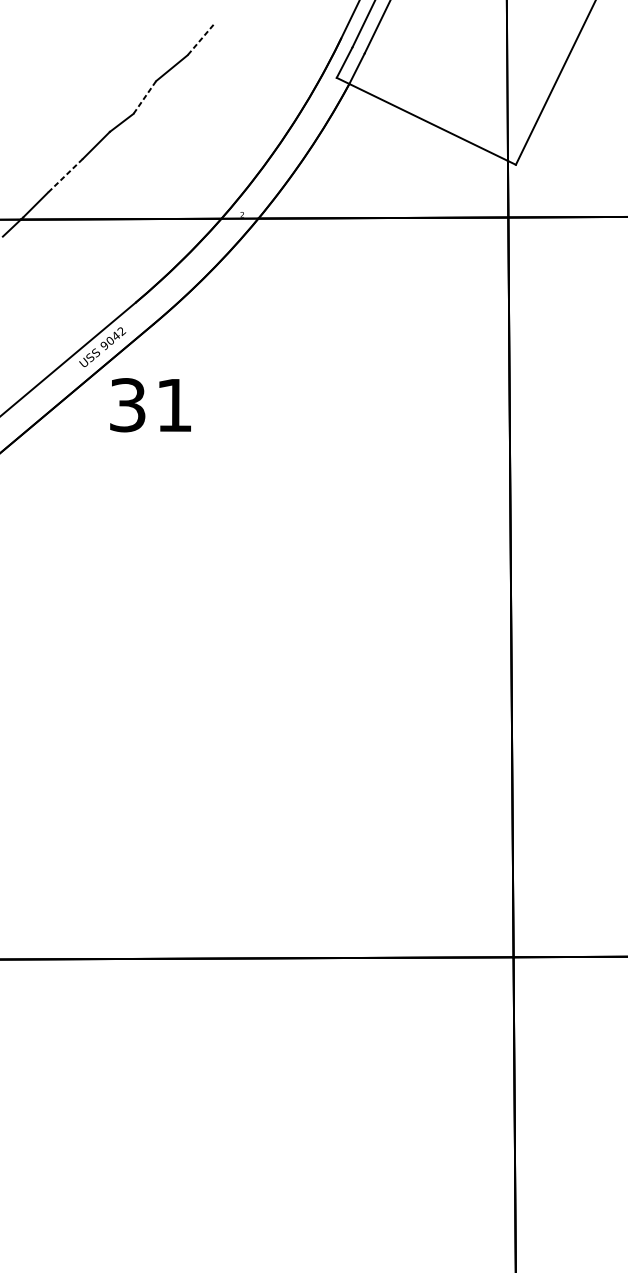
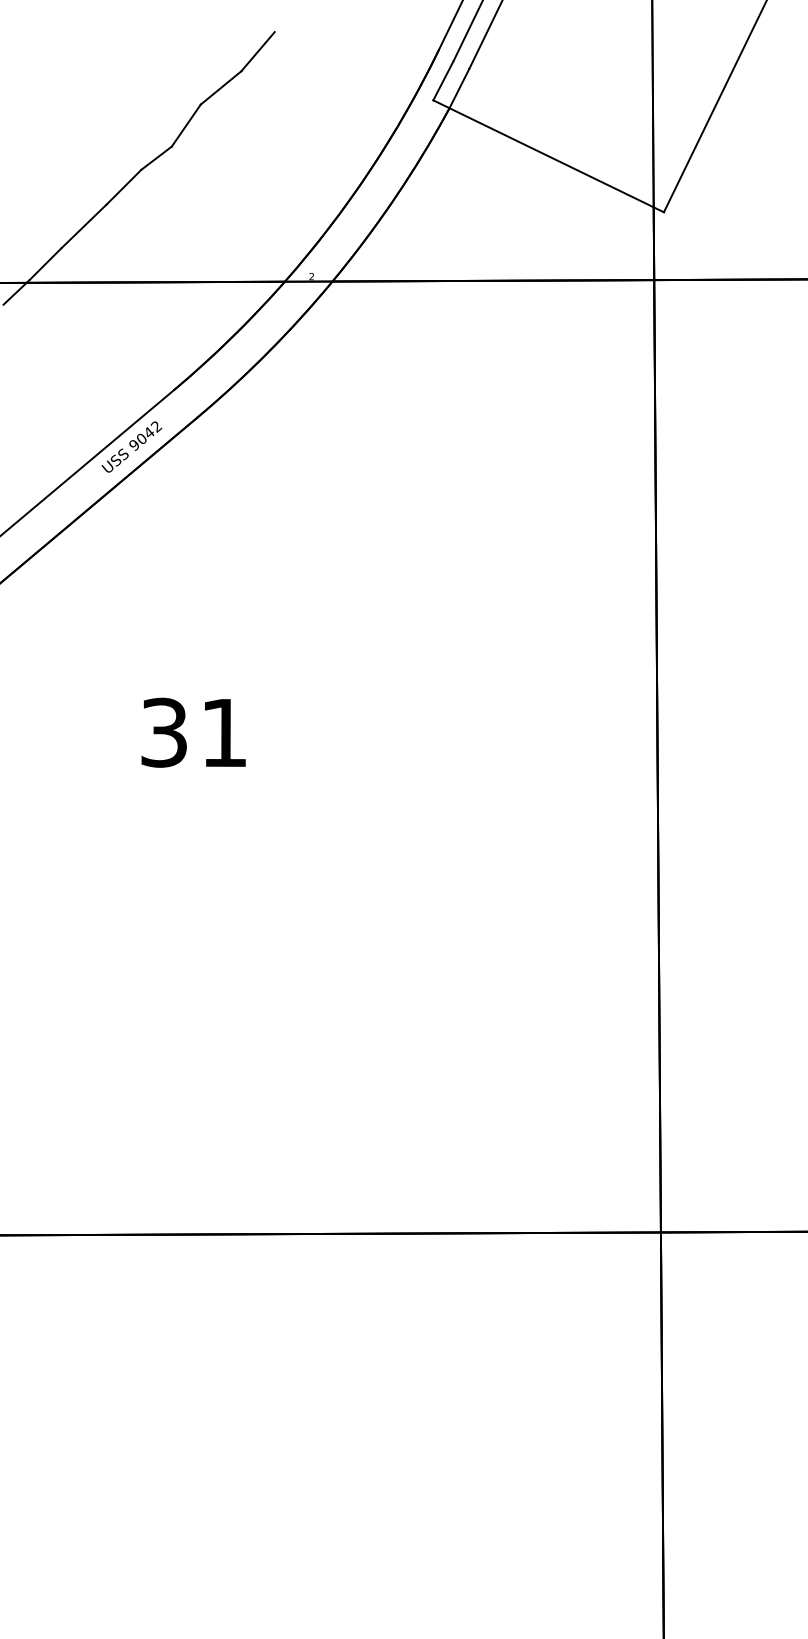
line: (200, 39) -> (258, 51), dashed -> solid
line: (145, 97) -> (186, 125), dashed -> solid
line: (65, 175) -> (83, 226), dashed -> solid
text: (150, 405) -> (193, 732), moved

